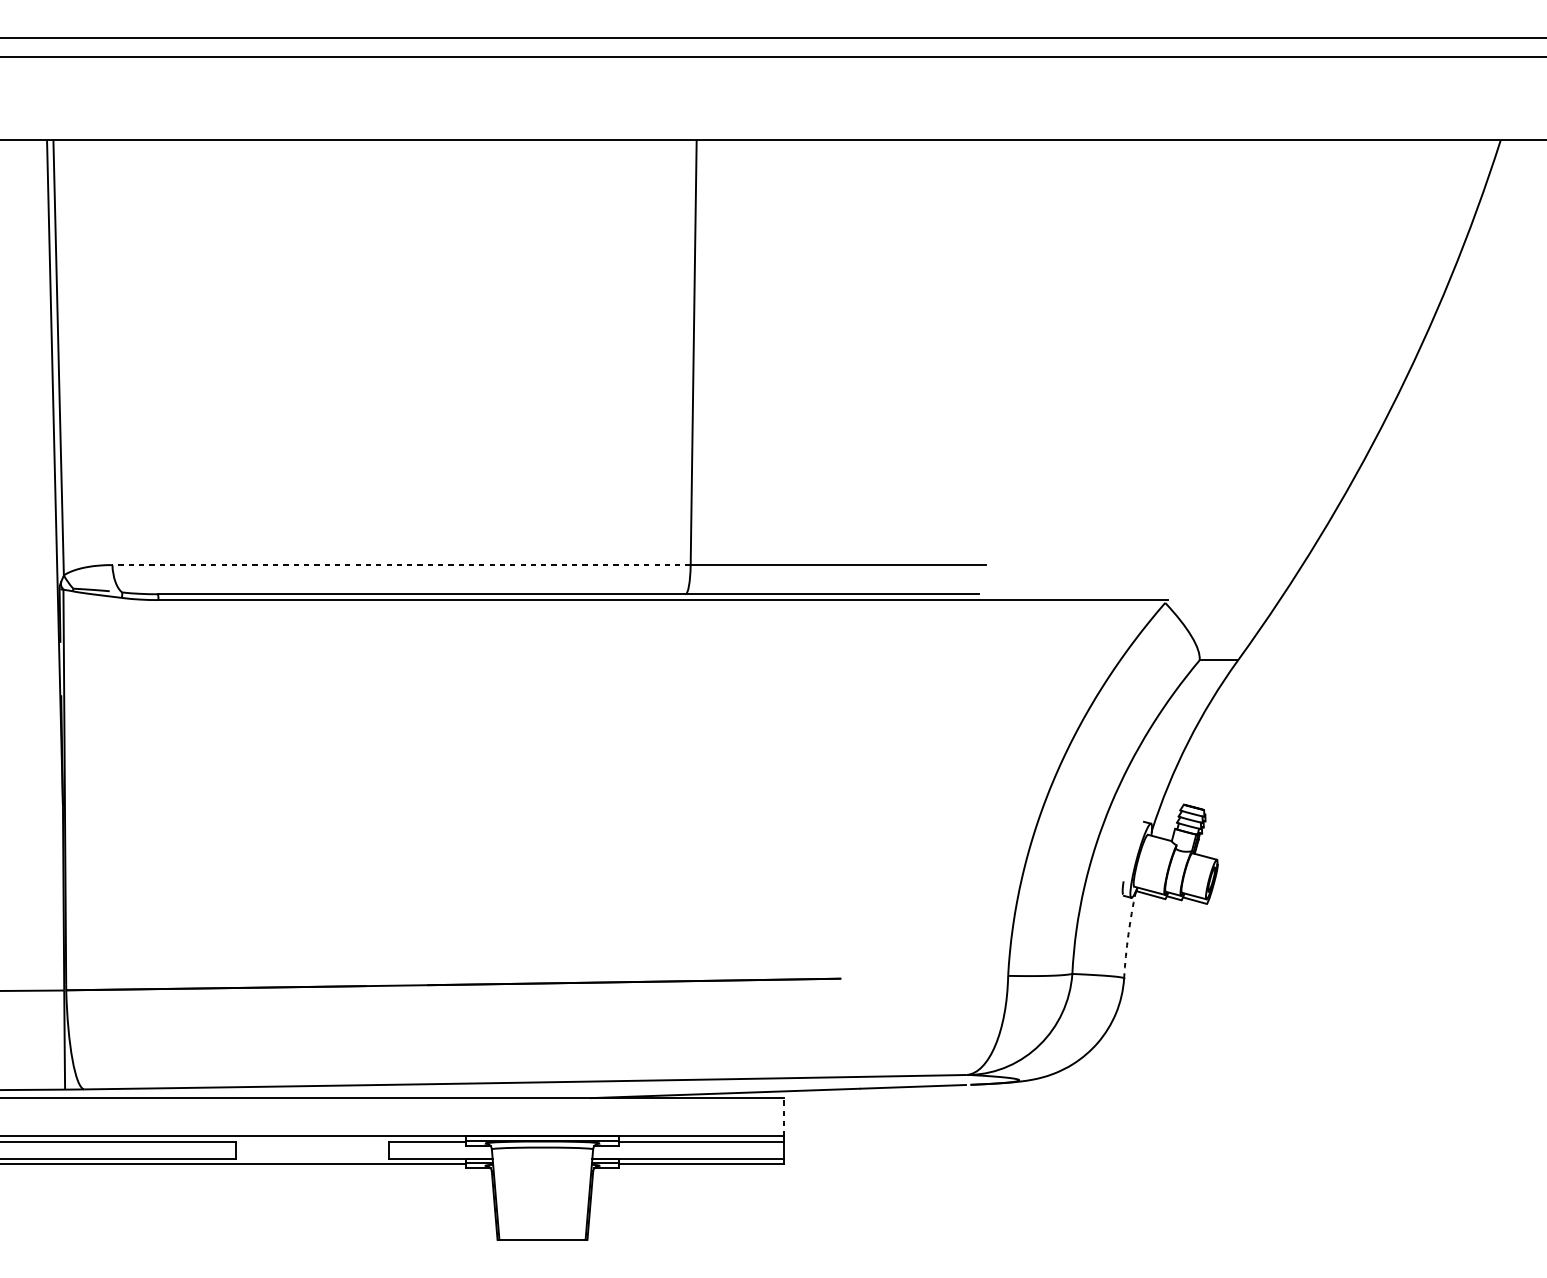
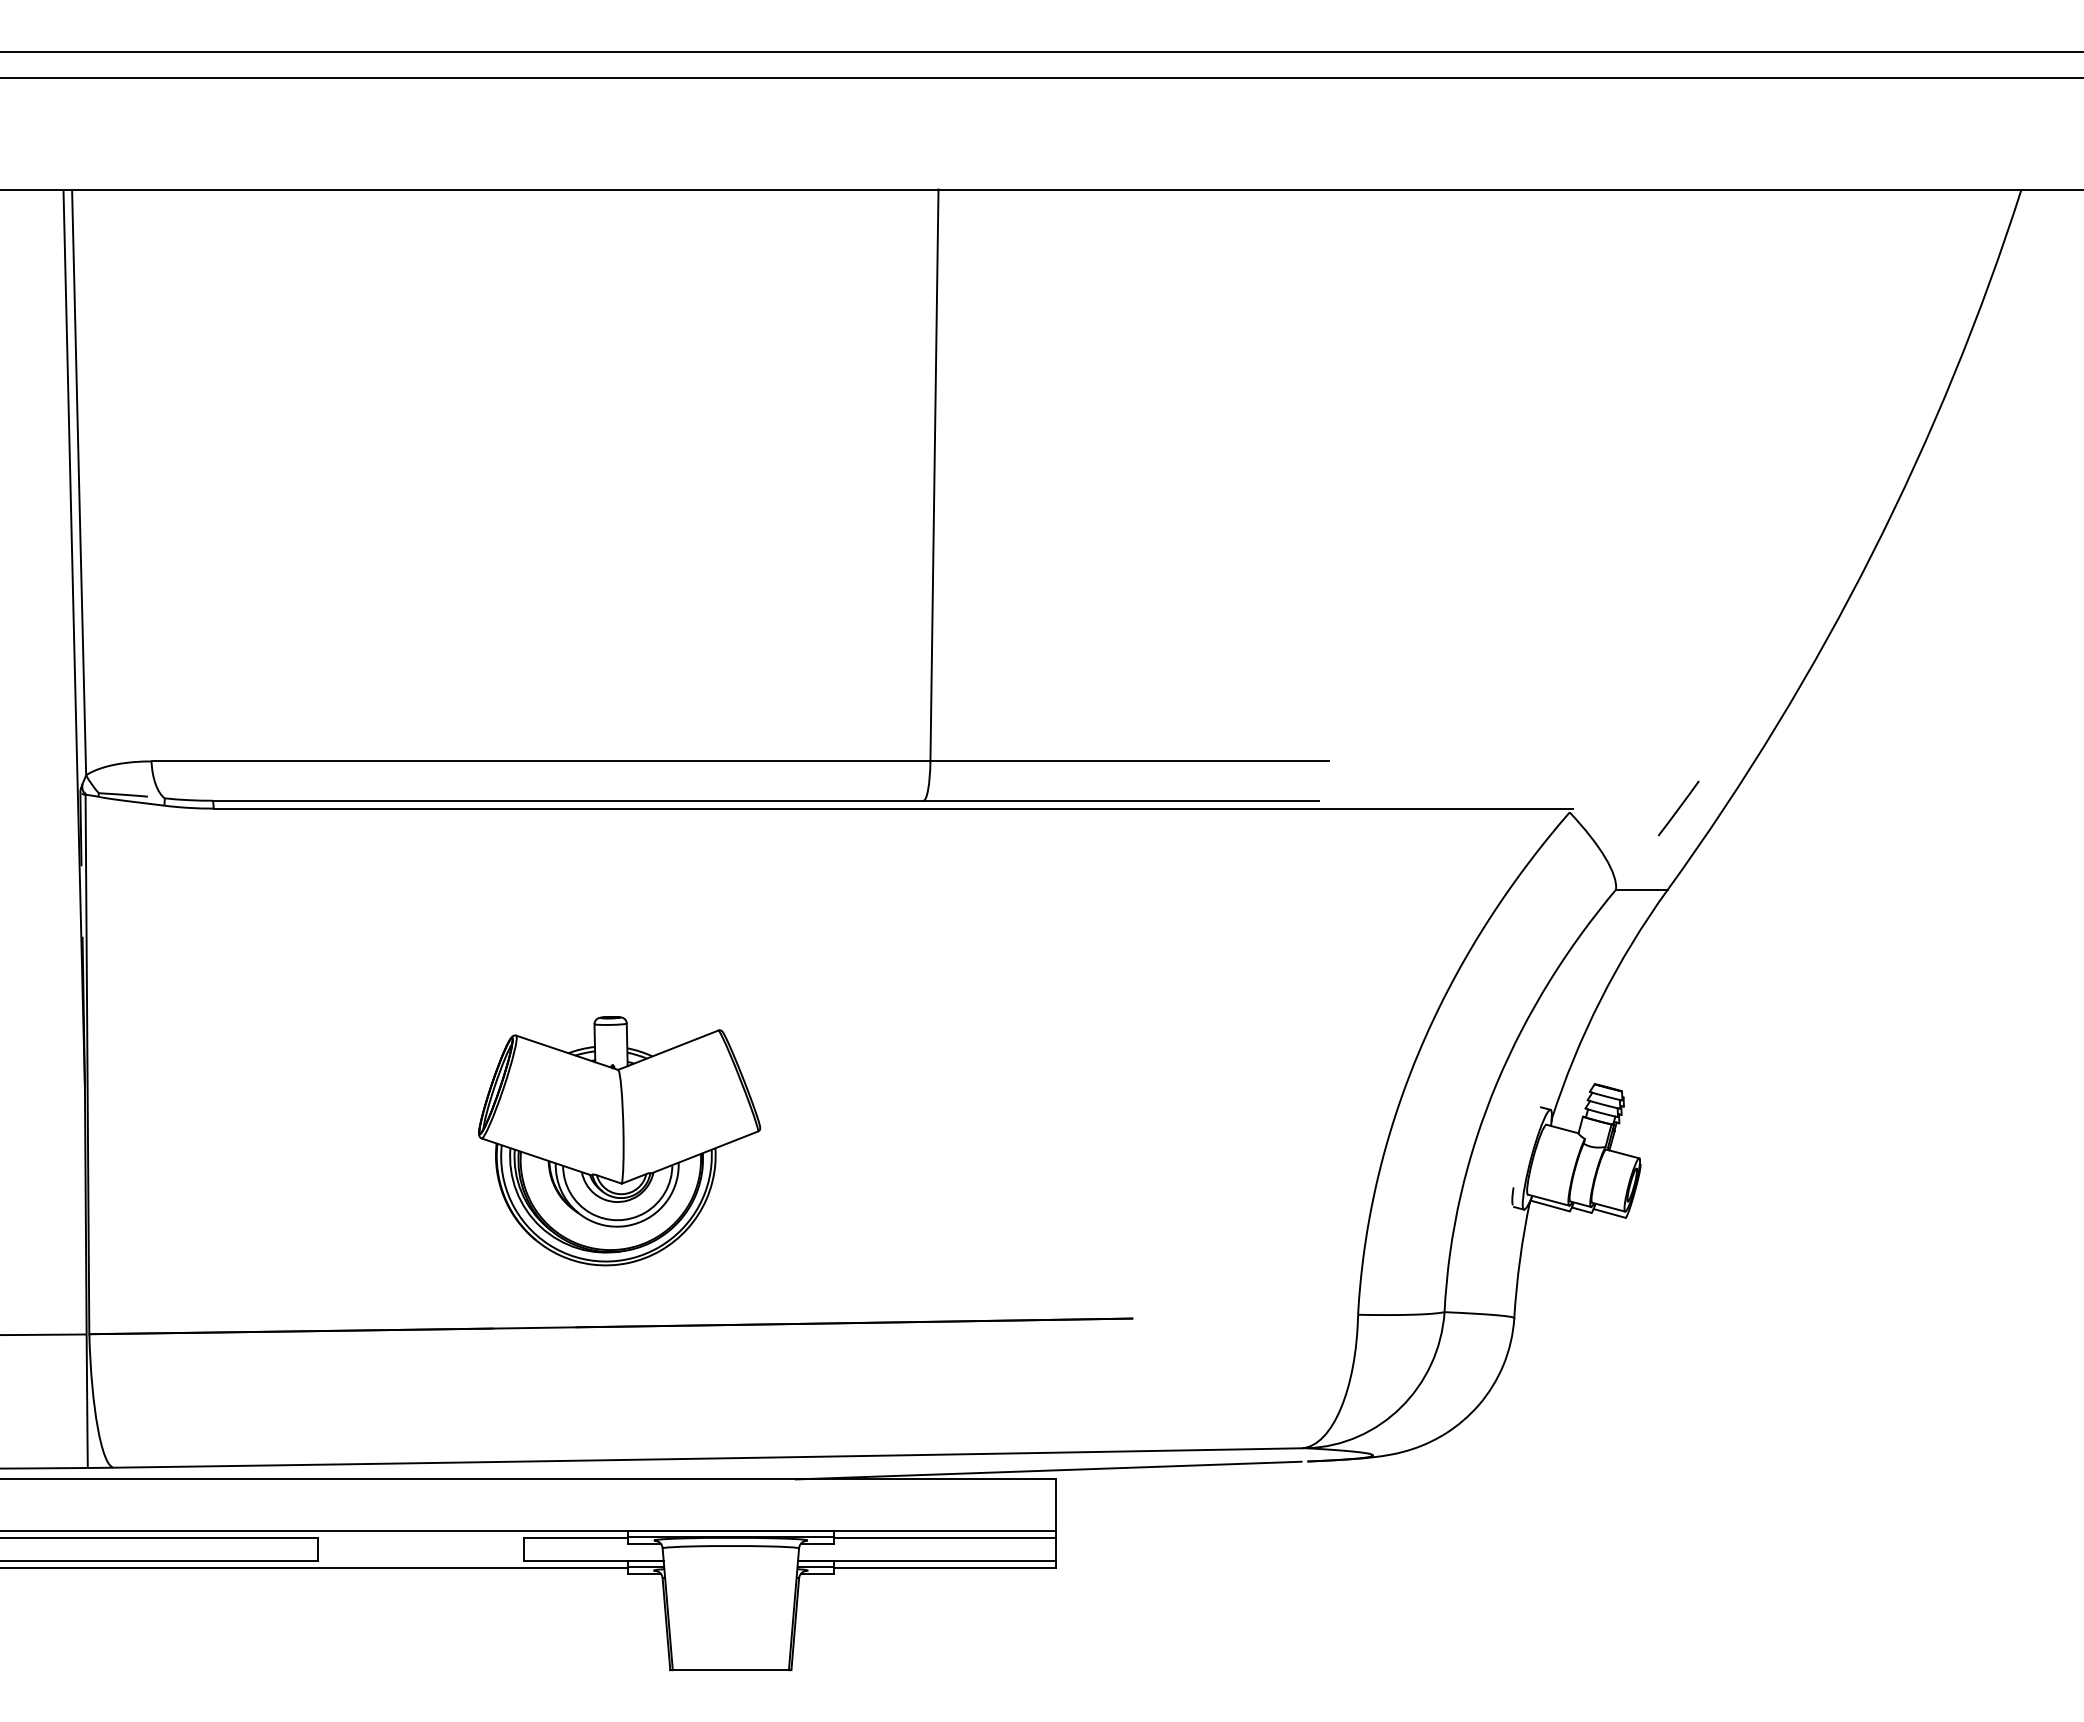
line: (401, 565) -> (540, 761), dashed -> solid
line: (1246, 600) -> (1678, 808), added
part: (459, 847) -> (619, 1141), added
arc: (1128, 934) -> (1520, 1259), dashed -> solid
line: (784, 1117) -> (1056, 1505), dashed -> solid

